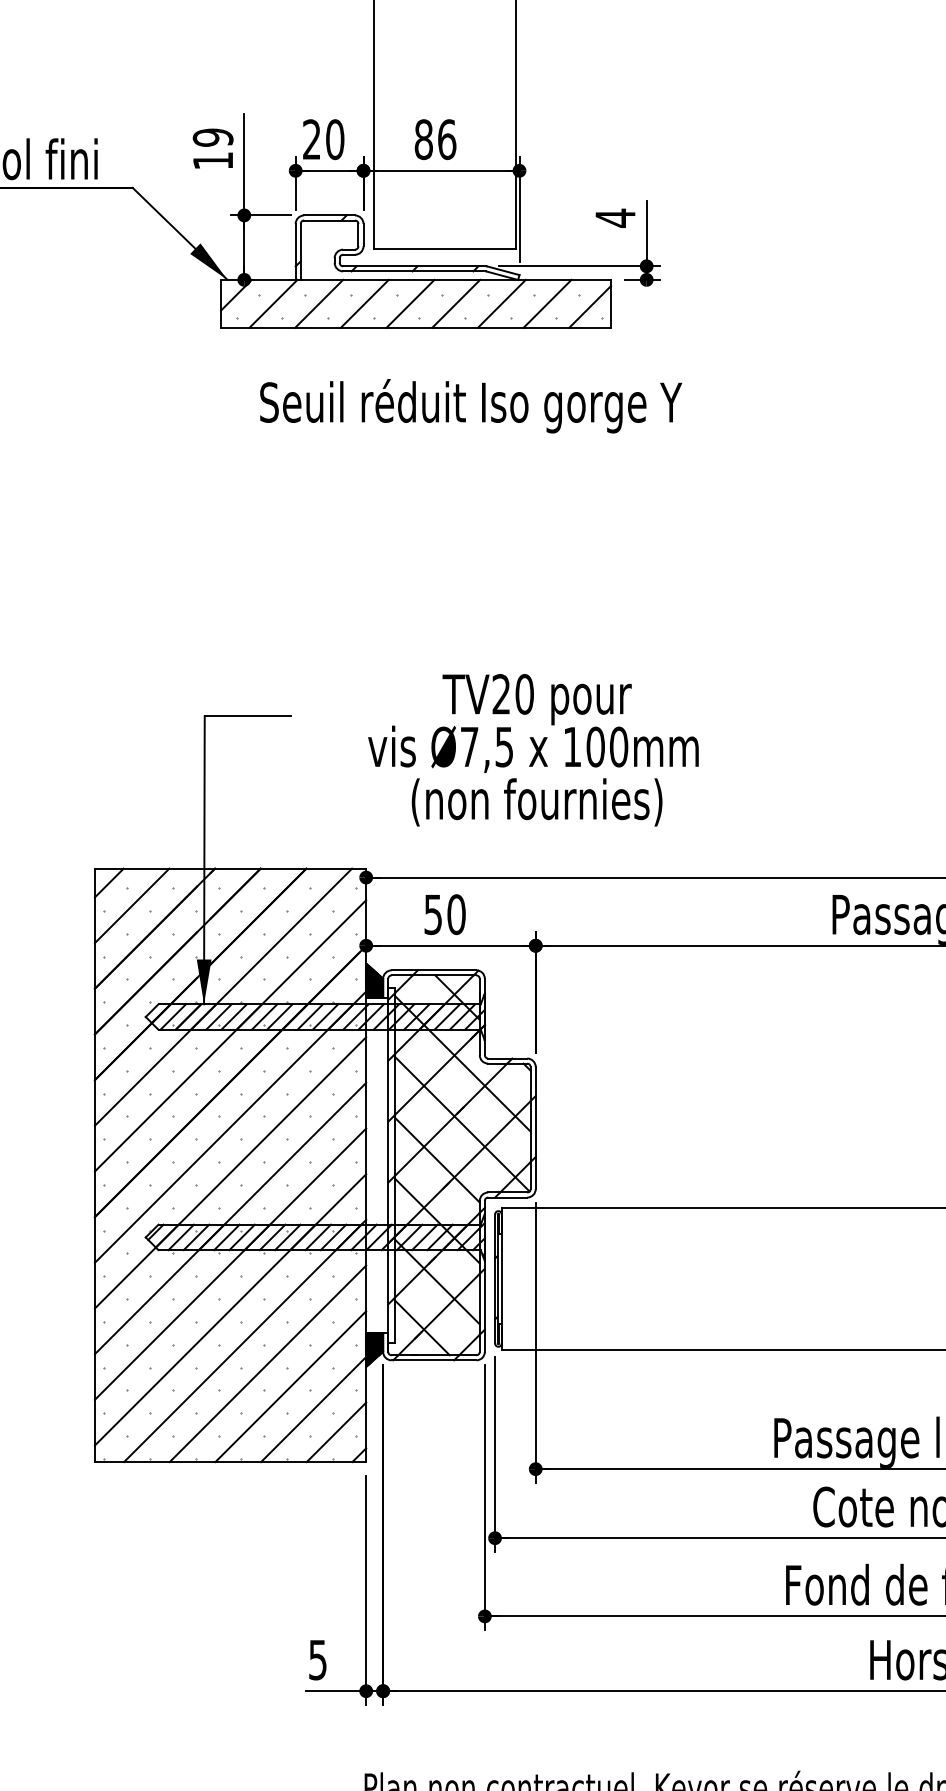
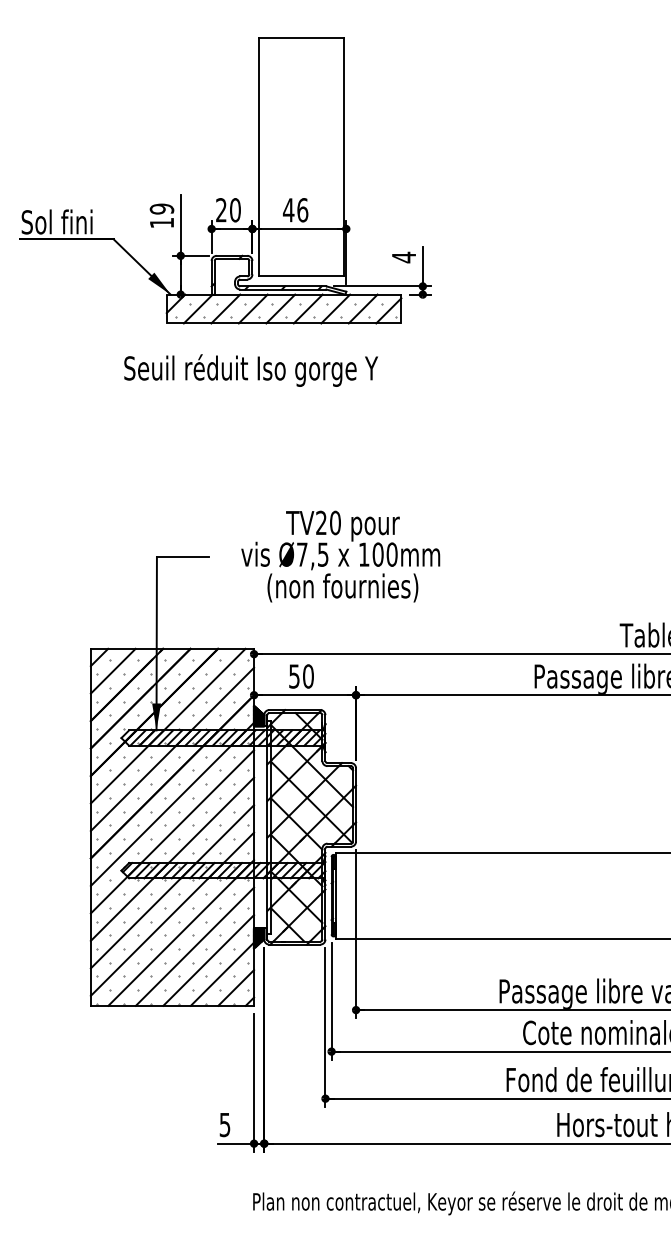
text: (423, 140) -> (288, 210), 86 -> 46
text: (469, 406) -> (250, 370), moved
text: (533, 750) -> (340, 556), moved

